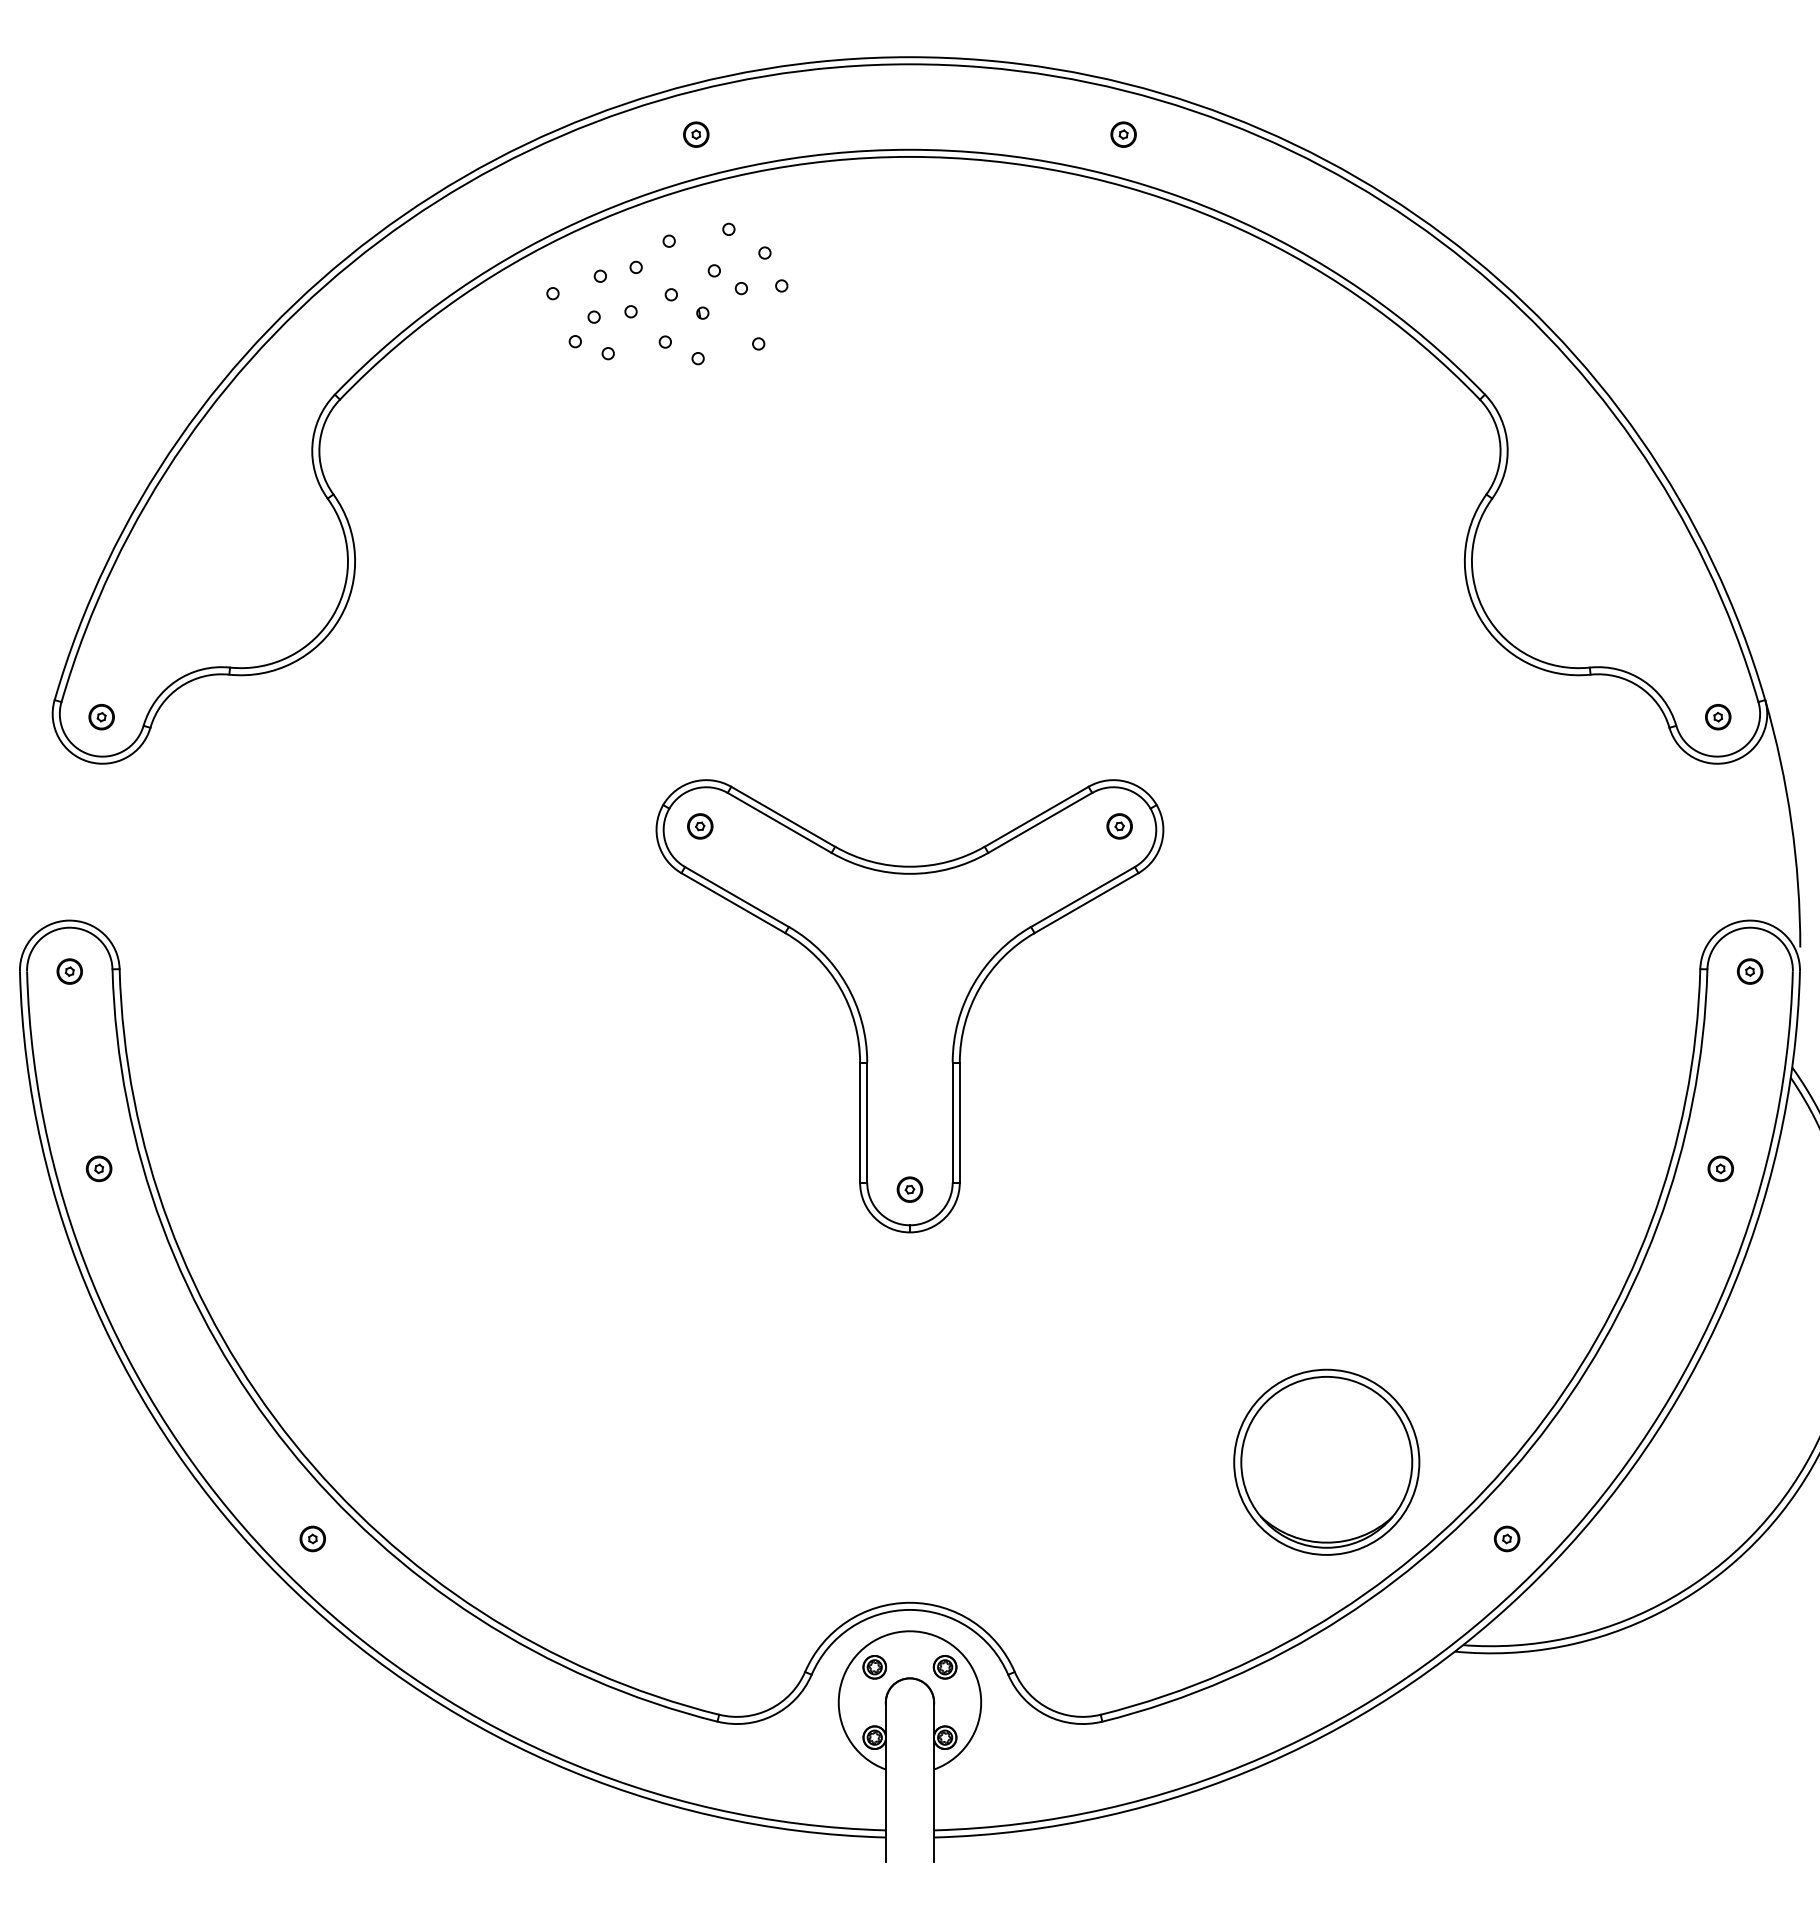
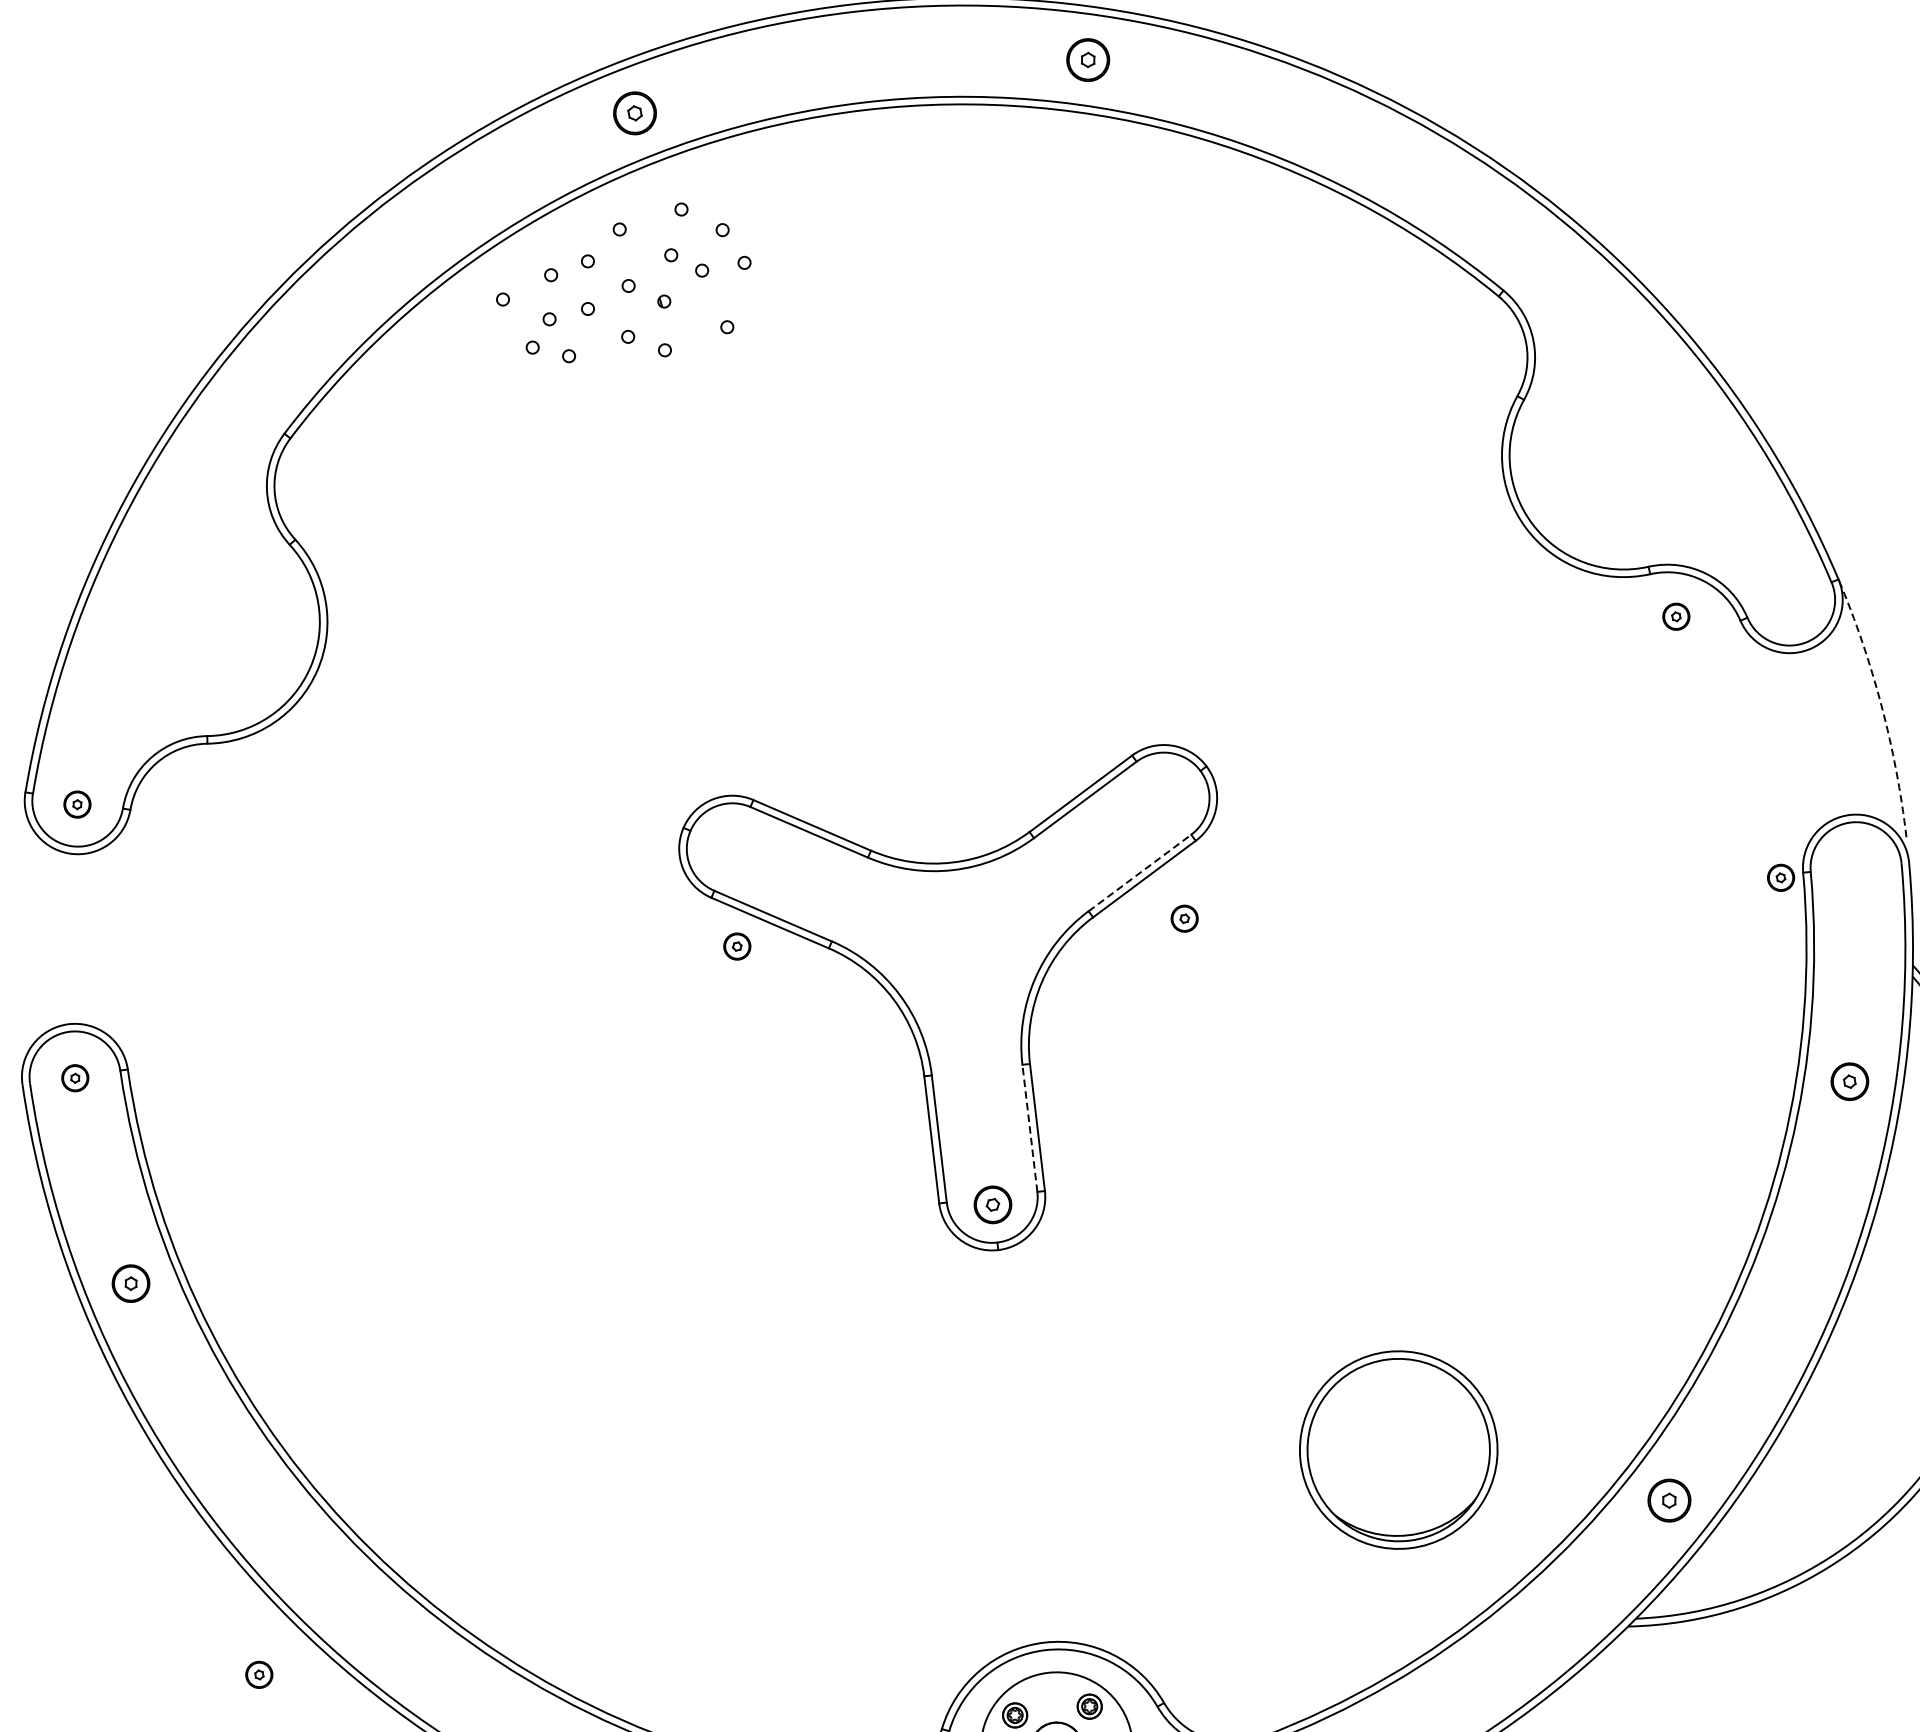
part: (696, 134) -> (635, 112), size x1.6
part: (1123, 134) -> (1087, 59), size x1.6
part: (1718, 717) -> (1676, 617), moved
arc: (1791, 822) -> (1881, 705), solid -> dashed
part: (700, 826) -> (737, 946), moved
part: (1119, 826) -> (1184, 918), moved
line: (1082, 897) -> (1139, 873), solid -> dashed
part: (1750, 971) -> (1781, 877), moved
line: (952, 1122) -> (1029, 1128), solid -> dashed
part: (98, 1168) -> (130, 1283), size x1.4
part: (1720, 1168) -> (1849, 1081), size x1.4
part: (909, 1189) -> (992, 1204), size x1.4
part: (1326, 1461) -> (1398, 1449), moved
part: (312, 1538) -> (258, 1674), moved
part: (1506, 1538) -> (1668, 1500), size x1.6

